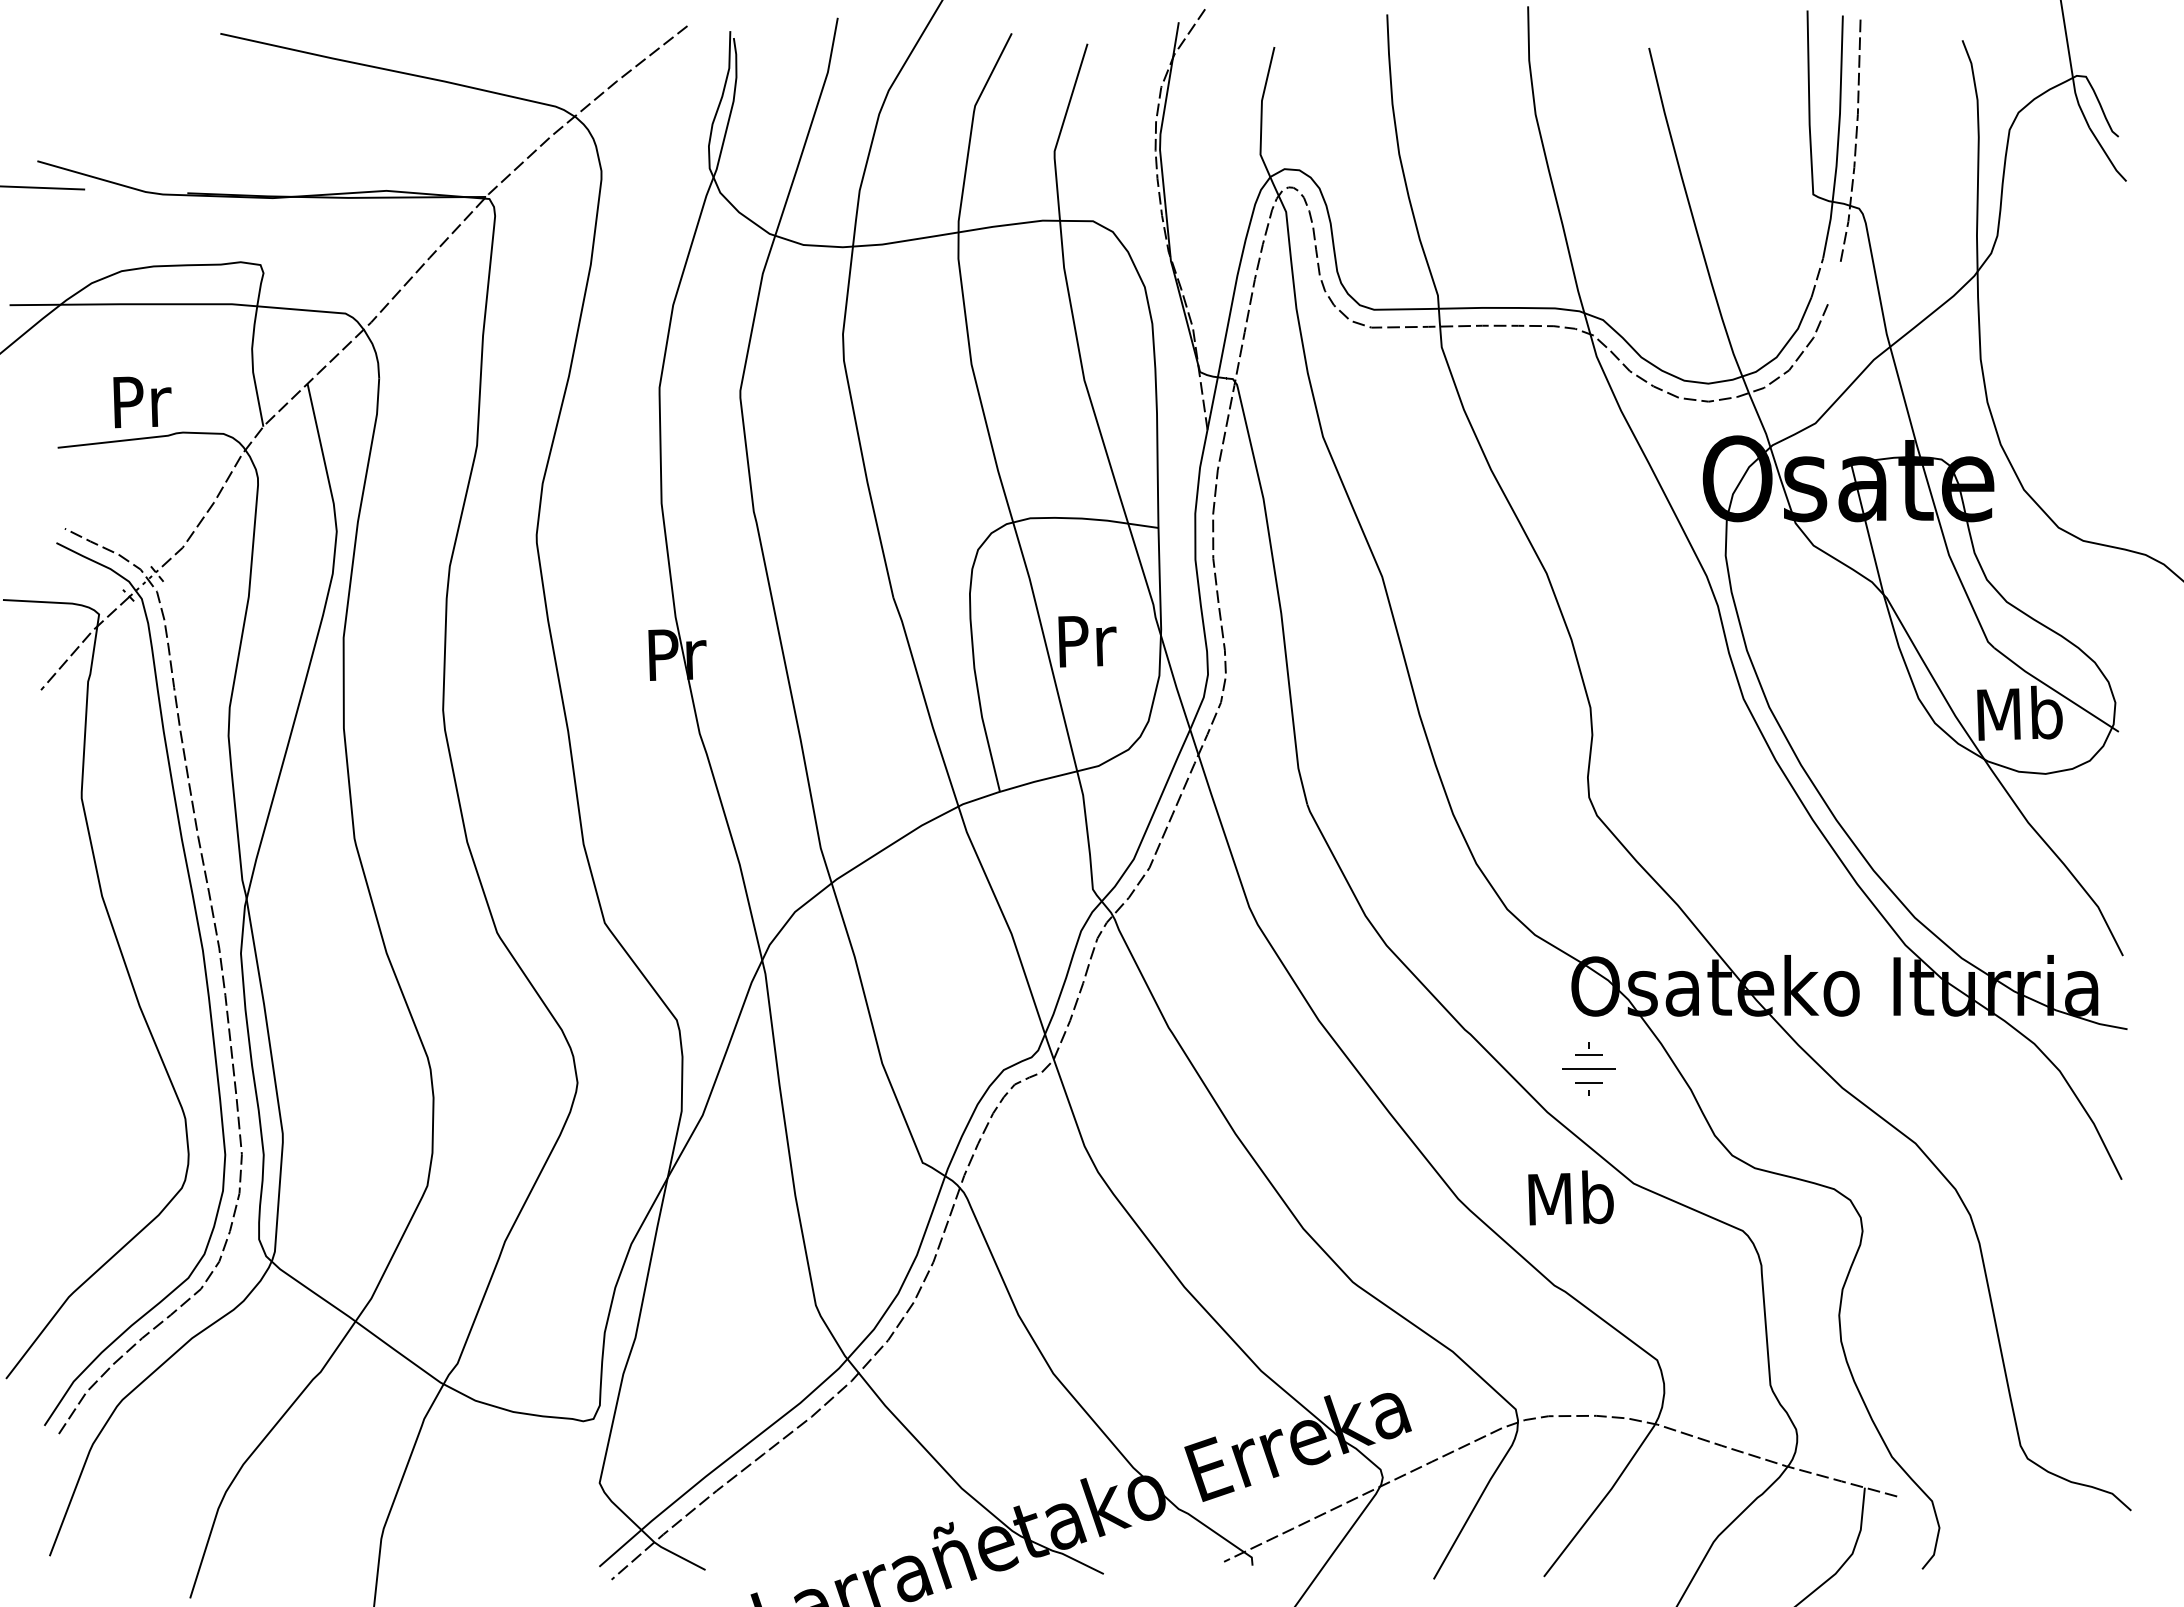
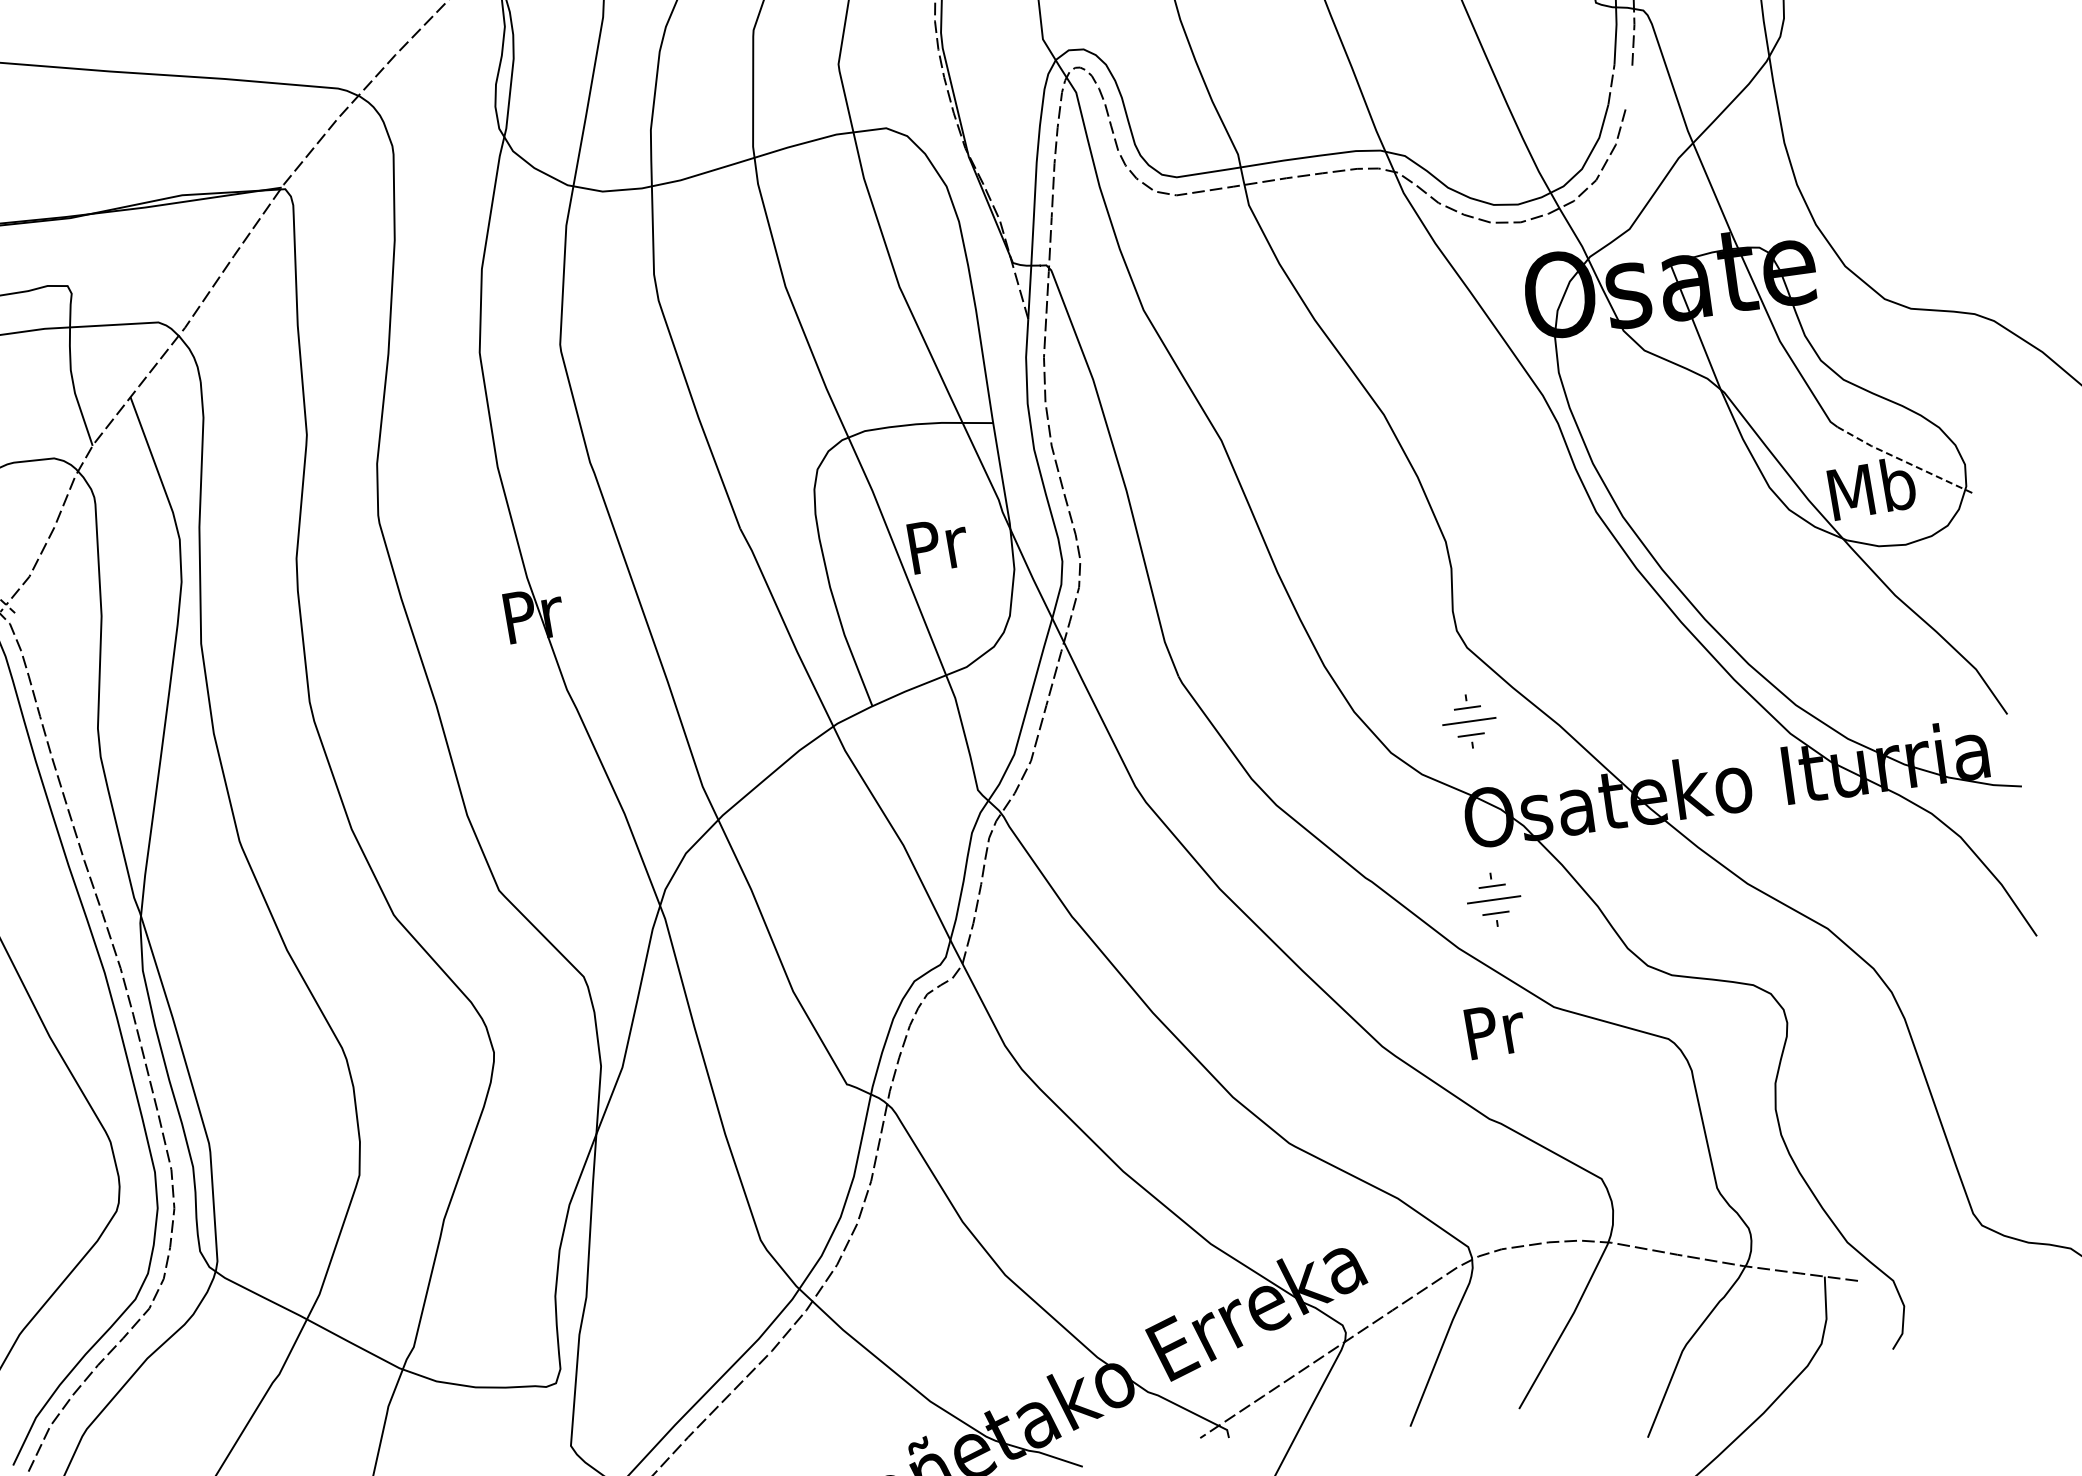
line: (2055, 690) -> (1904, 460), solid -> dashed
part: (1588, 888) -> (1468, 721), added
text: (1570, 1197) -> (1493, 1029), Mb -> Pr

